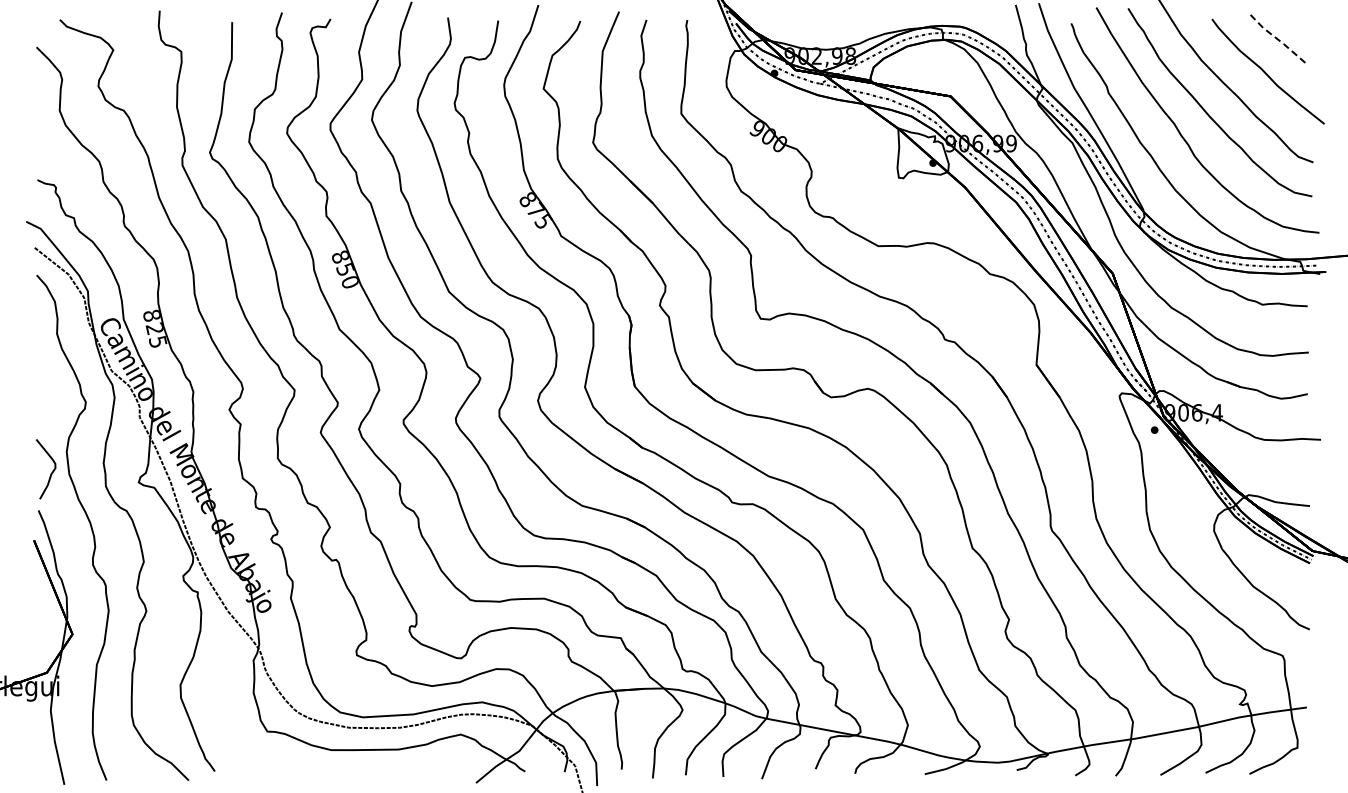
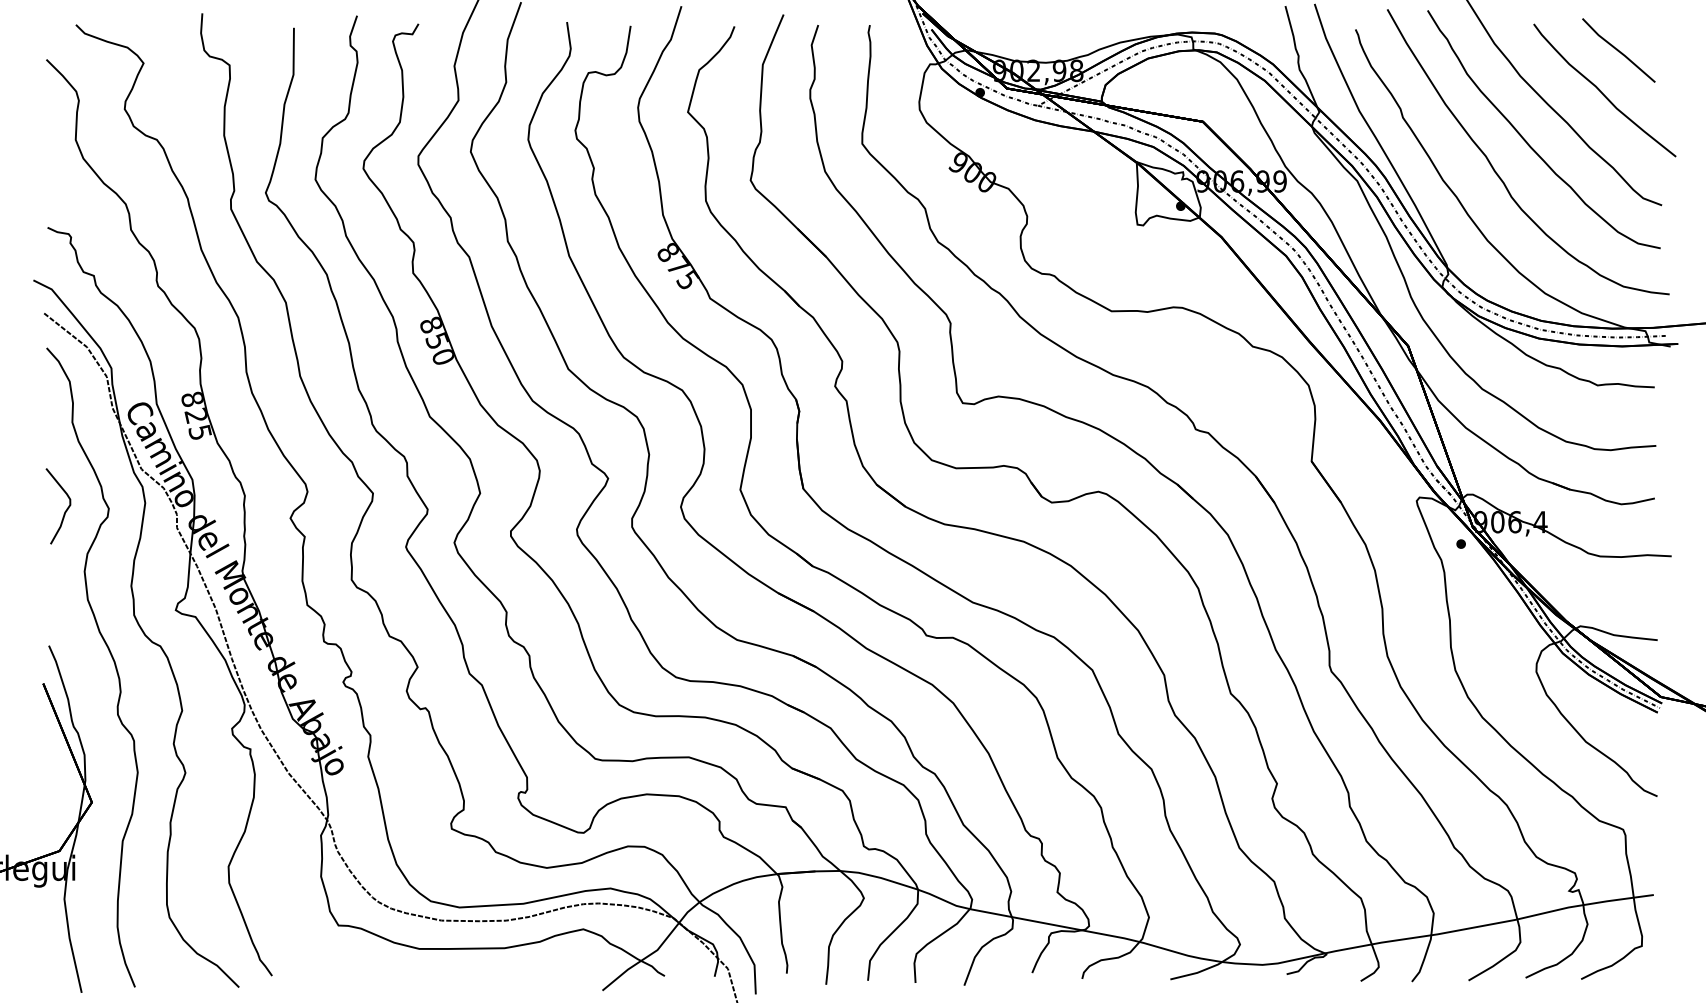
line: (1279, 40) -> (1619, 51), dashed -> solid
curve: (50, 473) -> (64, 511), moved

